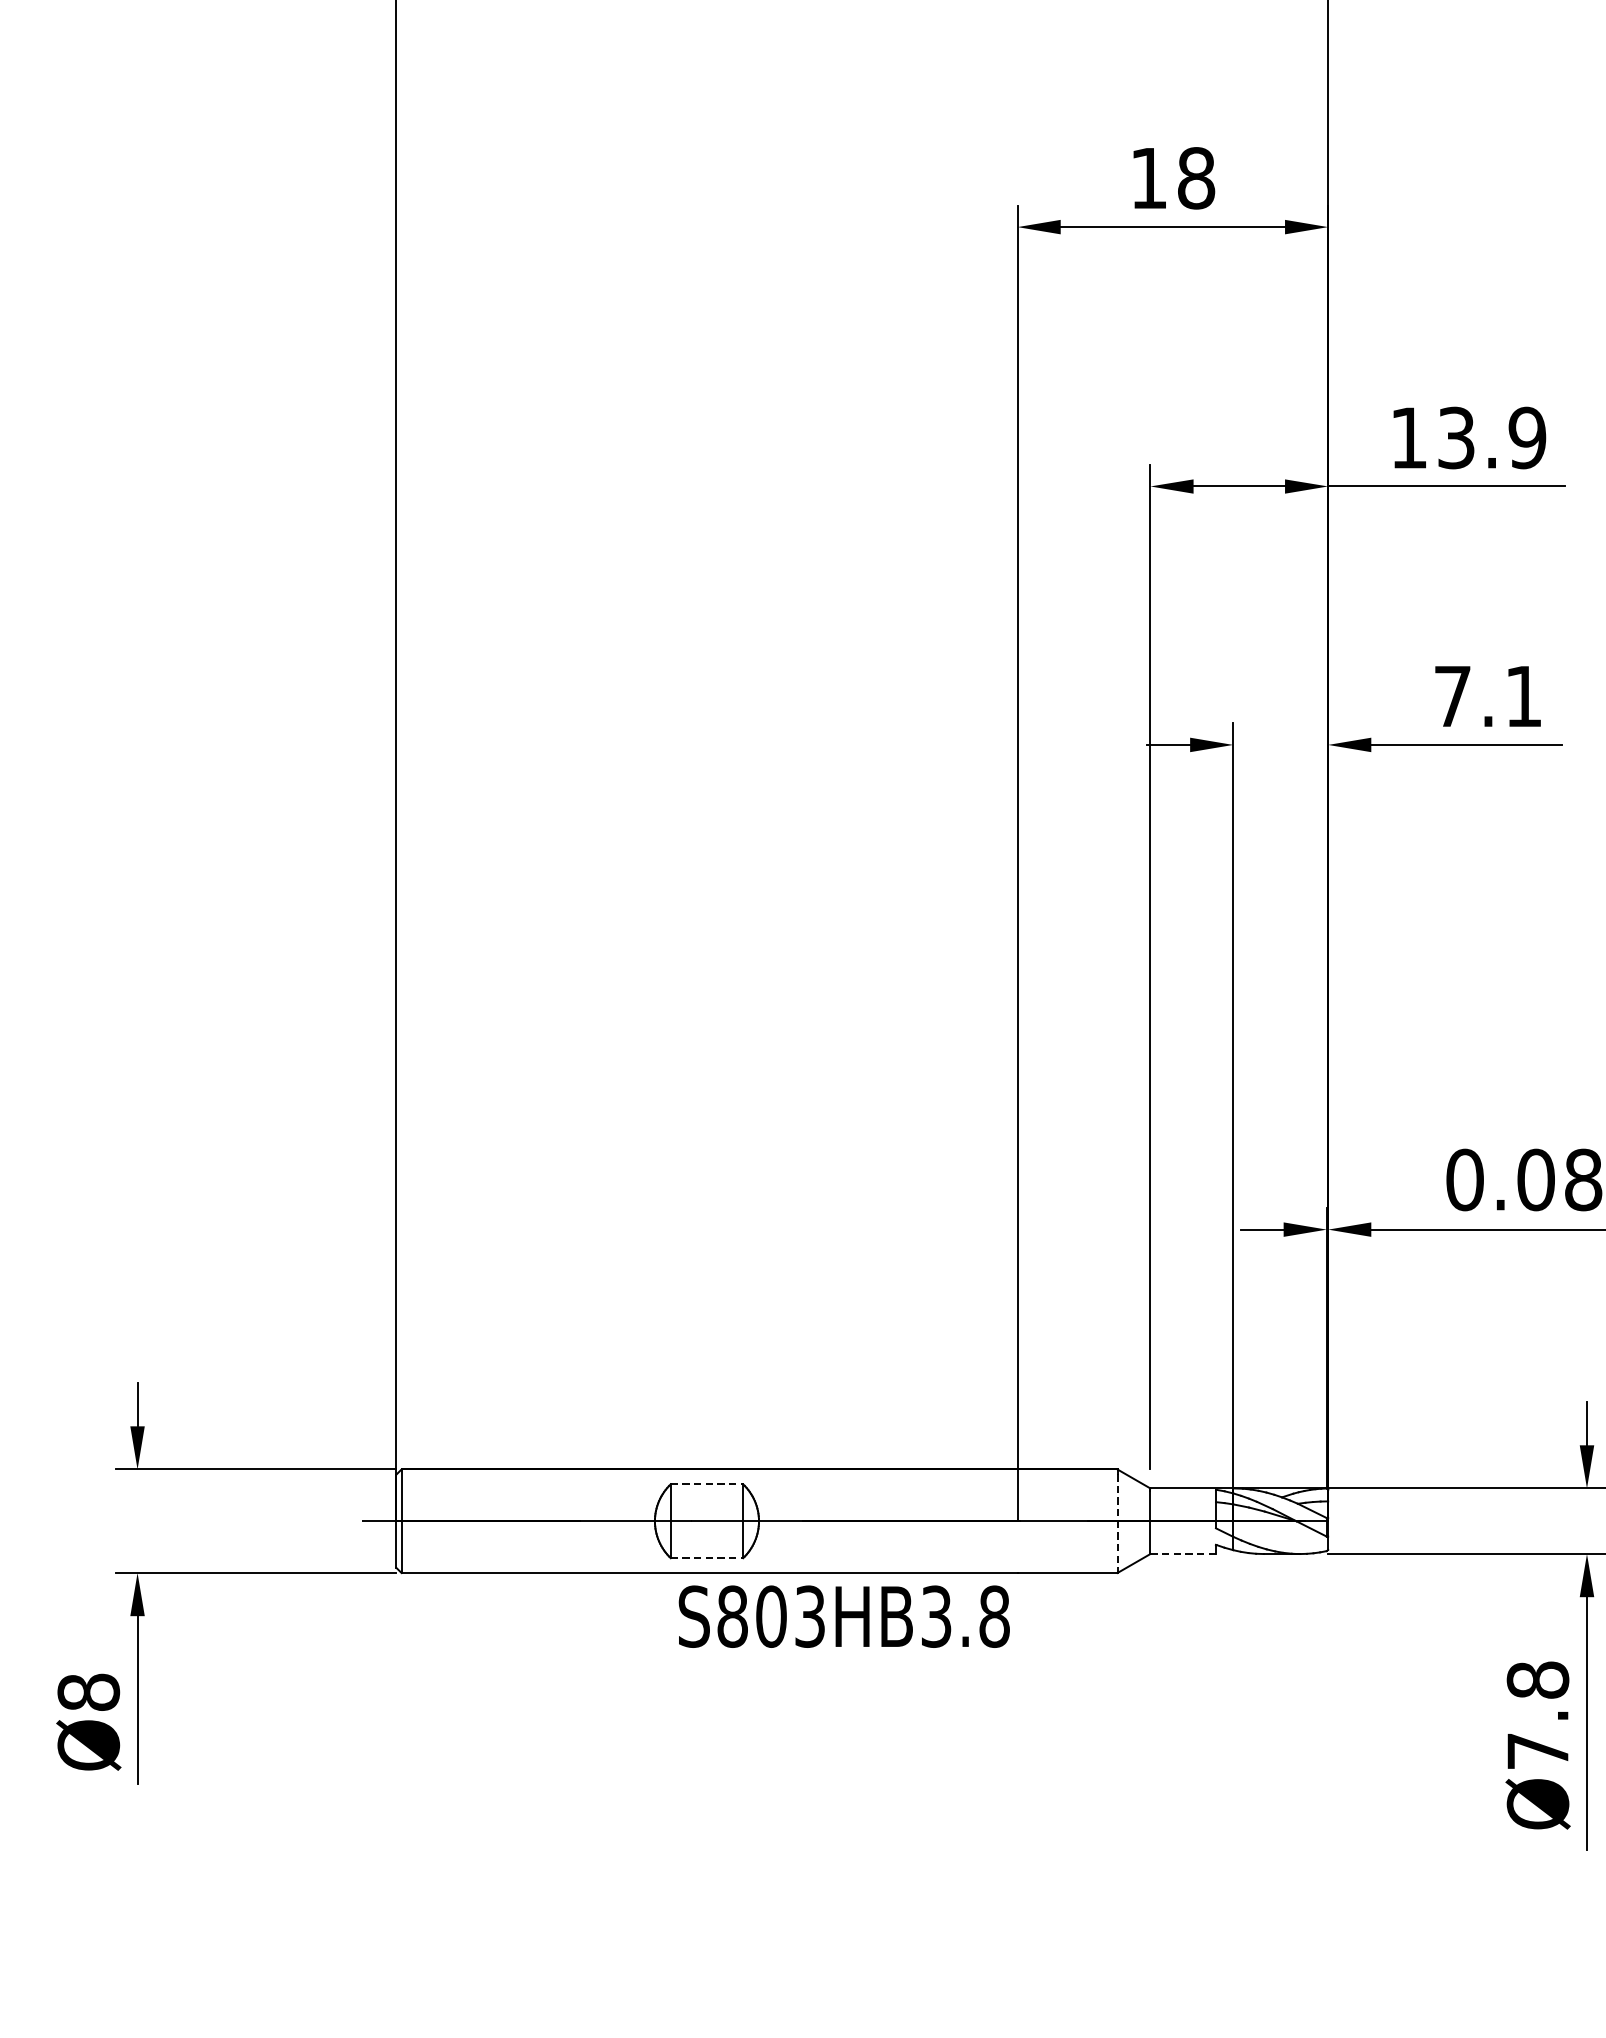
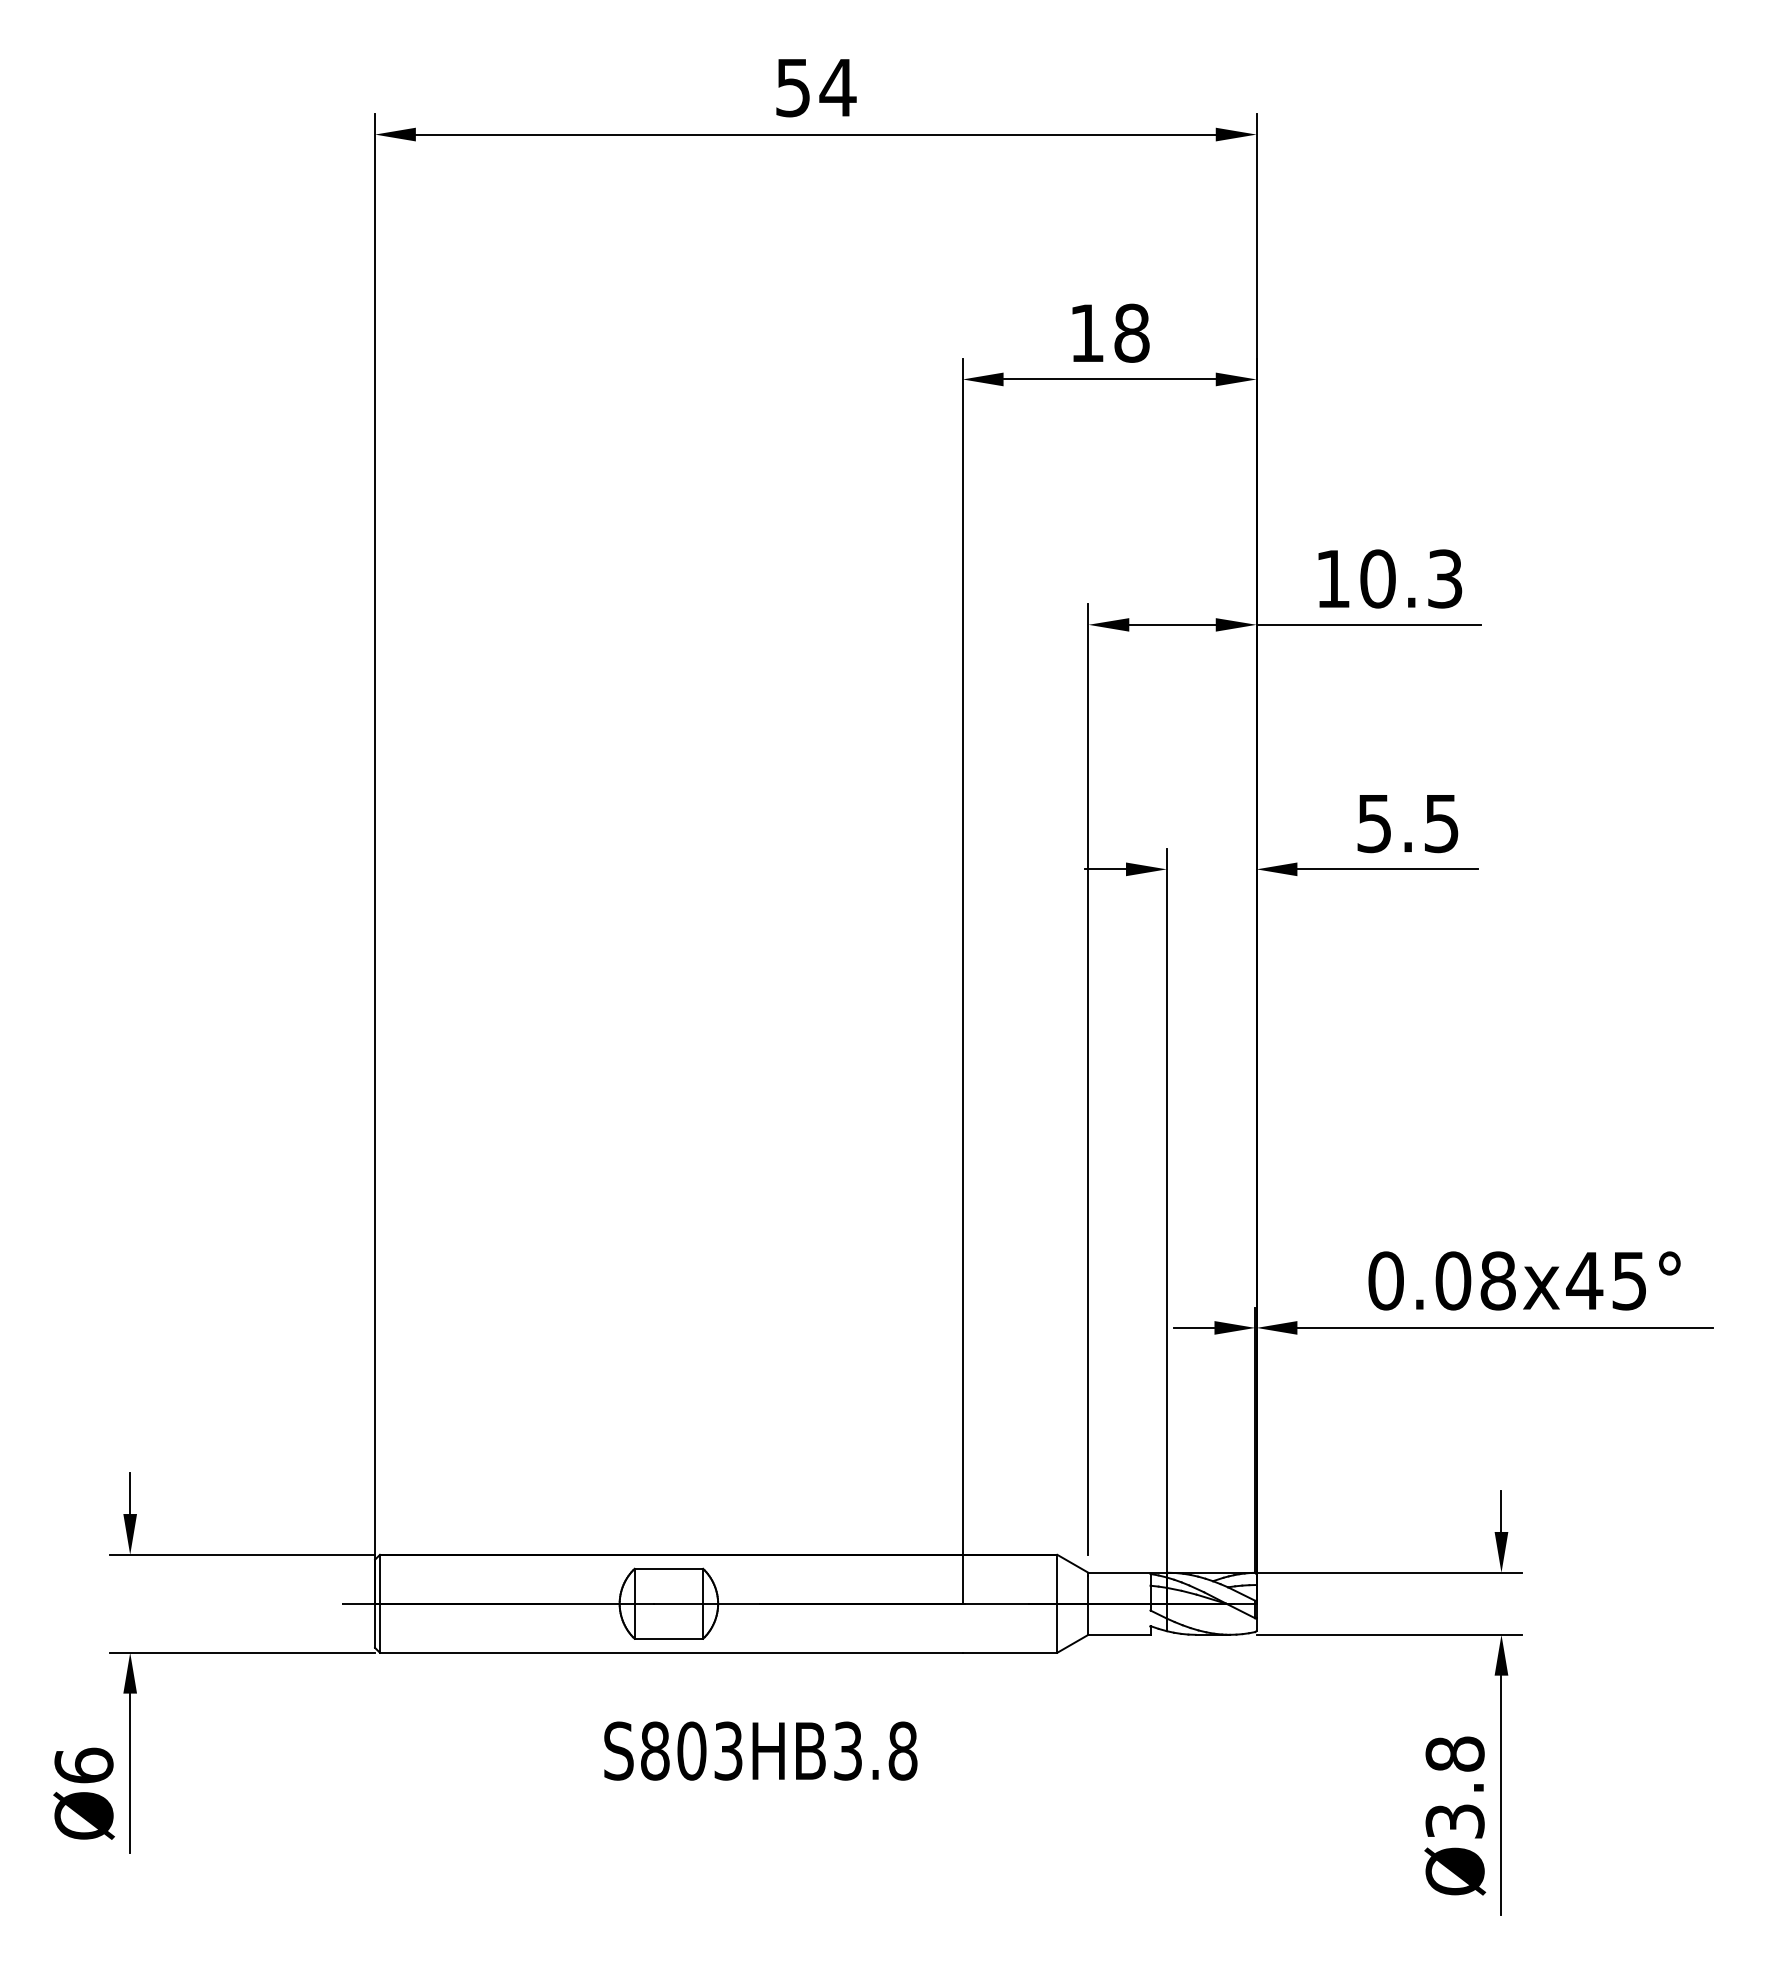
text: (1491, 437) -> (1411, 578), 13.9 -> 10.3
text: (1487, 697) -> (1407, 824), 7.1 -> 5.5
line: (707, 1483) -> (669, 1568), dashed -> solid
line: (1117, 1524) -> (1057, 1606), dashed -> solid
line: (1183, 1553) -> (1119, 1634), dashed -> solid
line: (707, 1557) -> (669, 1638), dashed -> solid
text: (843, 1616) -> (760, 1750), moved
text: (88, 1692) -> (83, 1765), Ø8 -> Ø6
text: (1537, 1751) -> (1454, 1821), Ø7.8 -> Ø3.8

